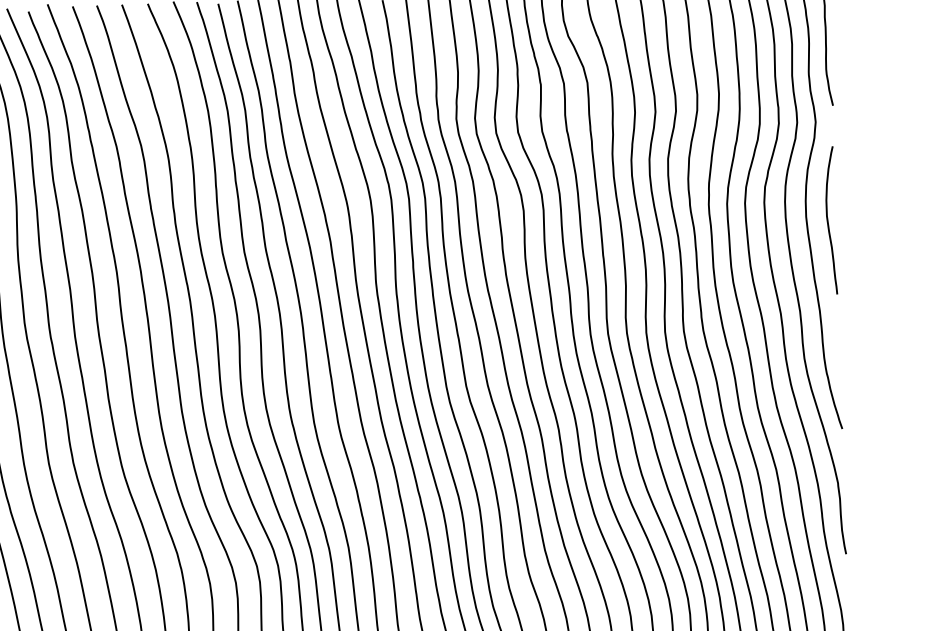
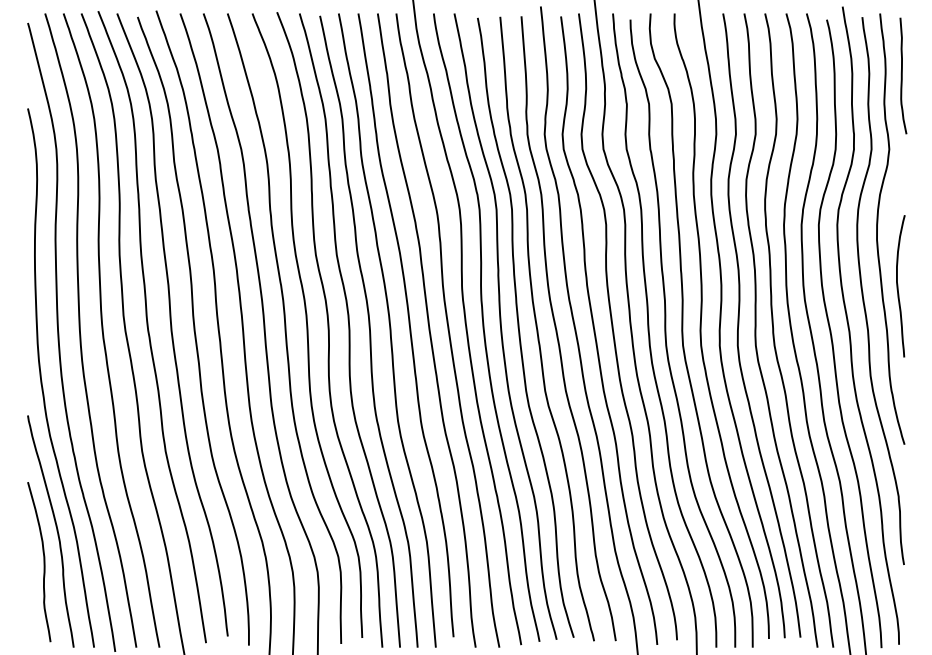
curve: (828, 220) -> (898, 286), moved

